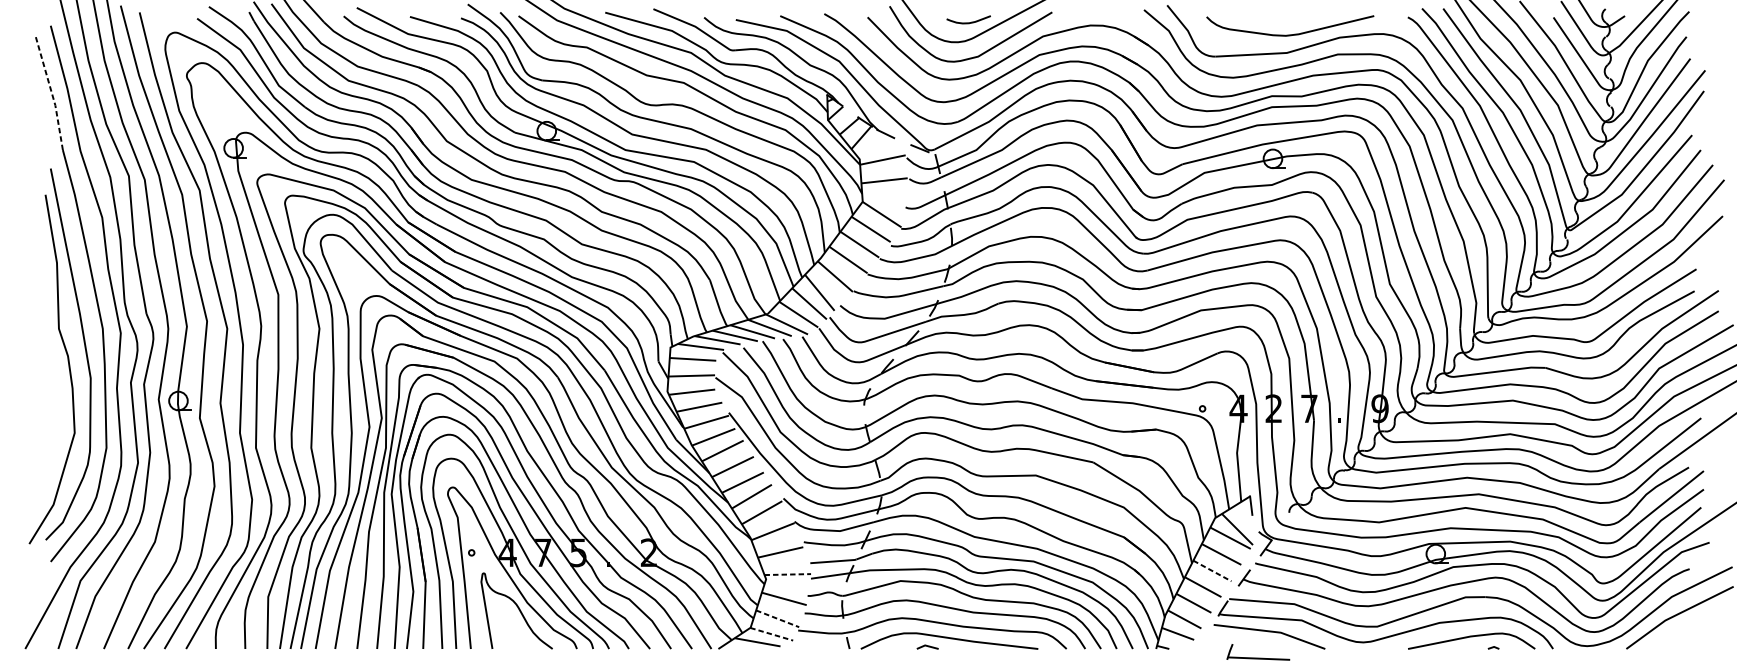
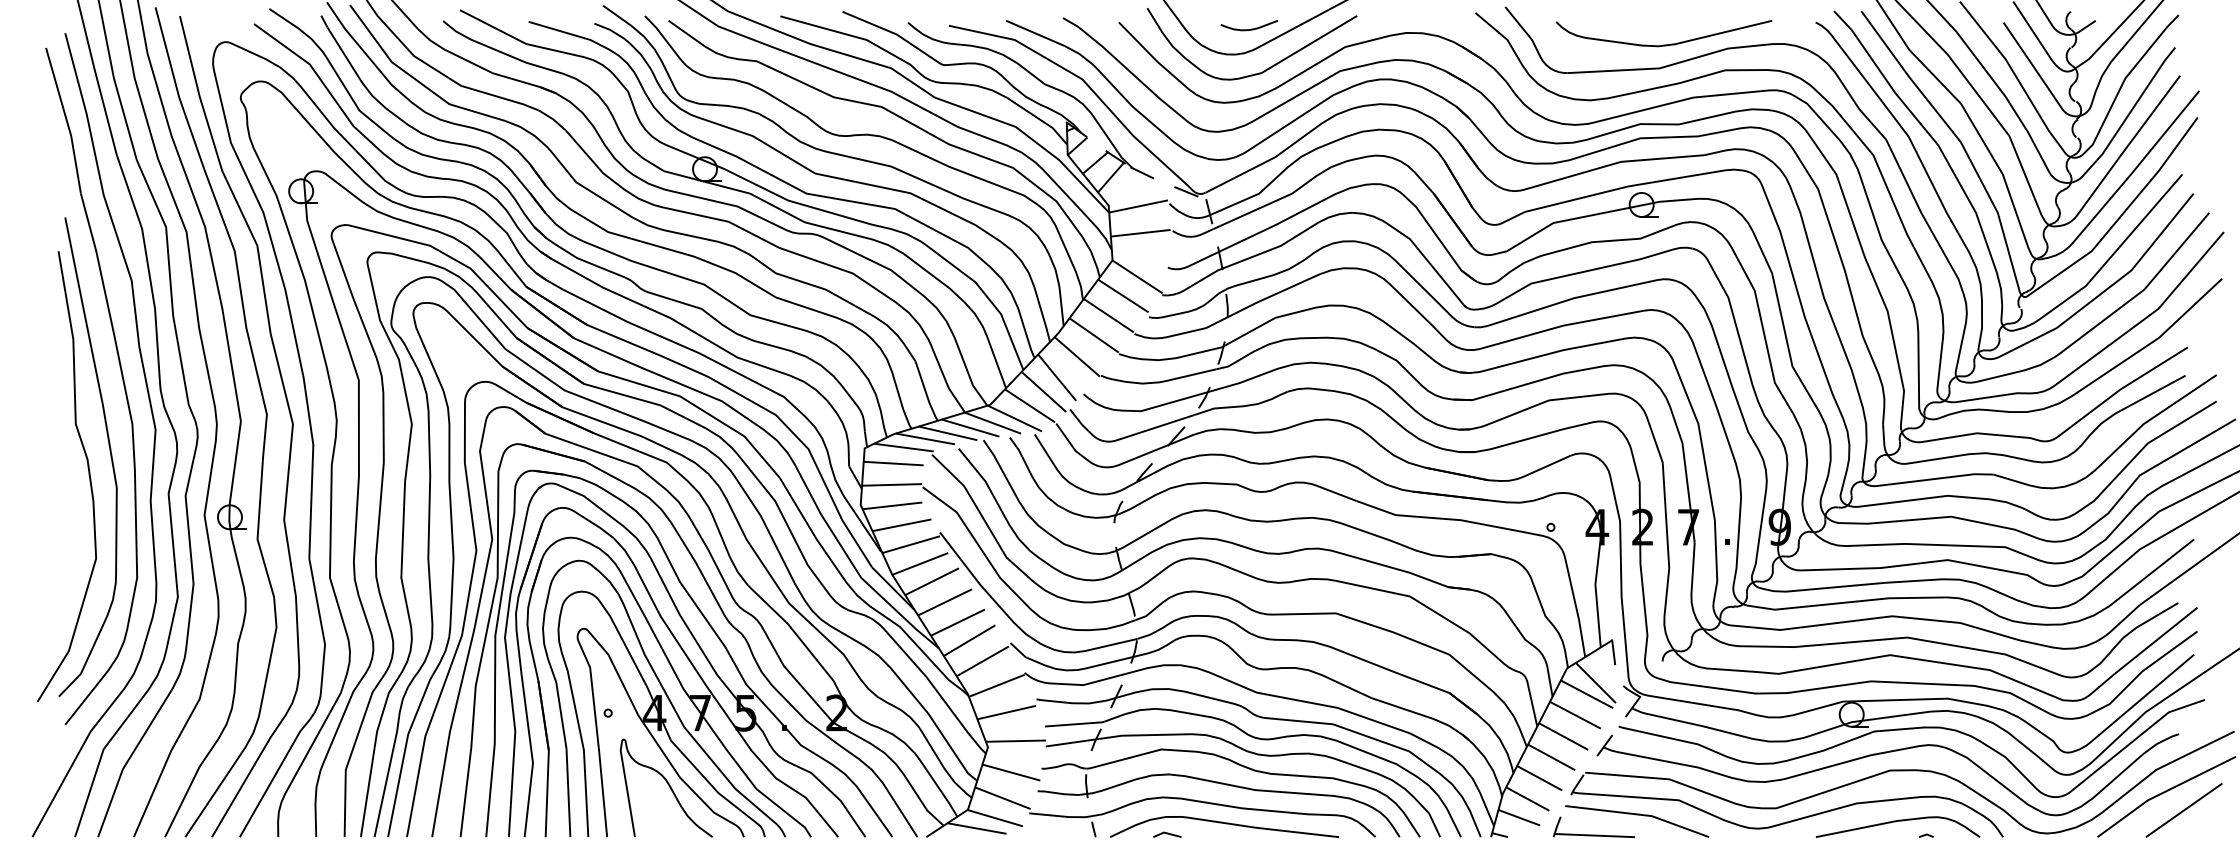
line: (51, 93) -> (66, 120), dashed -> solid
line: (1212, 570) -> (1563, 736), dashed -> solid
line: (788, 574) -> (1016, 741), dashed -> solid
line: (777, 619) -> (1002, 798), dashed -> solid
line: (1693, 628) -> (2183, 810), added
line: (771, 634) -> (995, 818), dashed -> solid
line: (927, 646) -> (1167, 834), moved
part: (1258, 657) -> (1593, 834), moved

